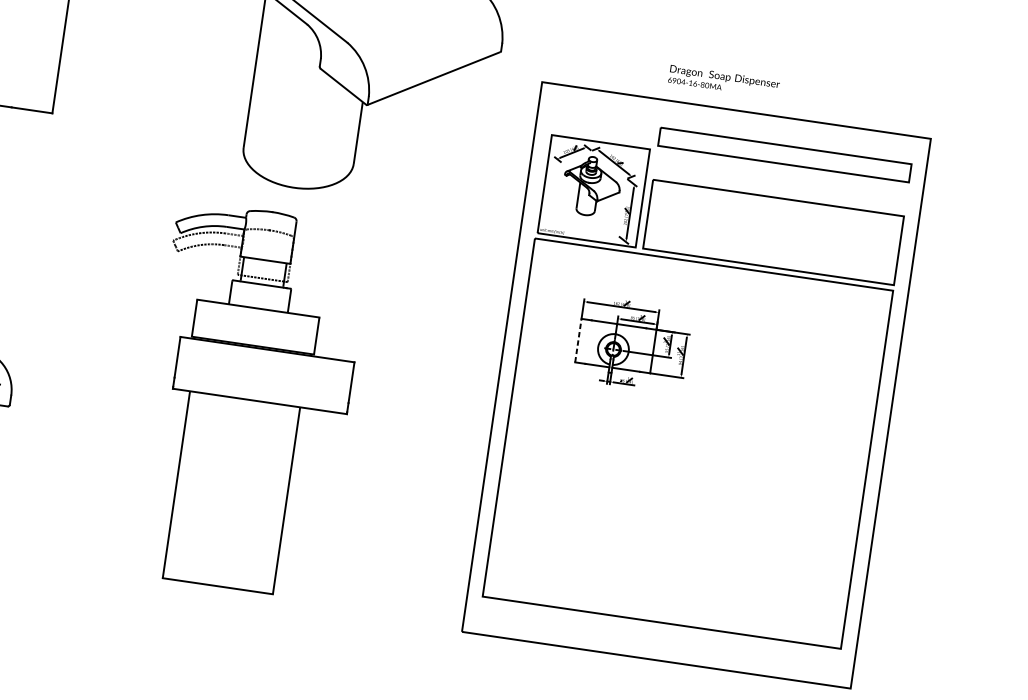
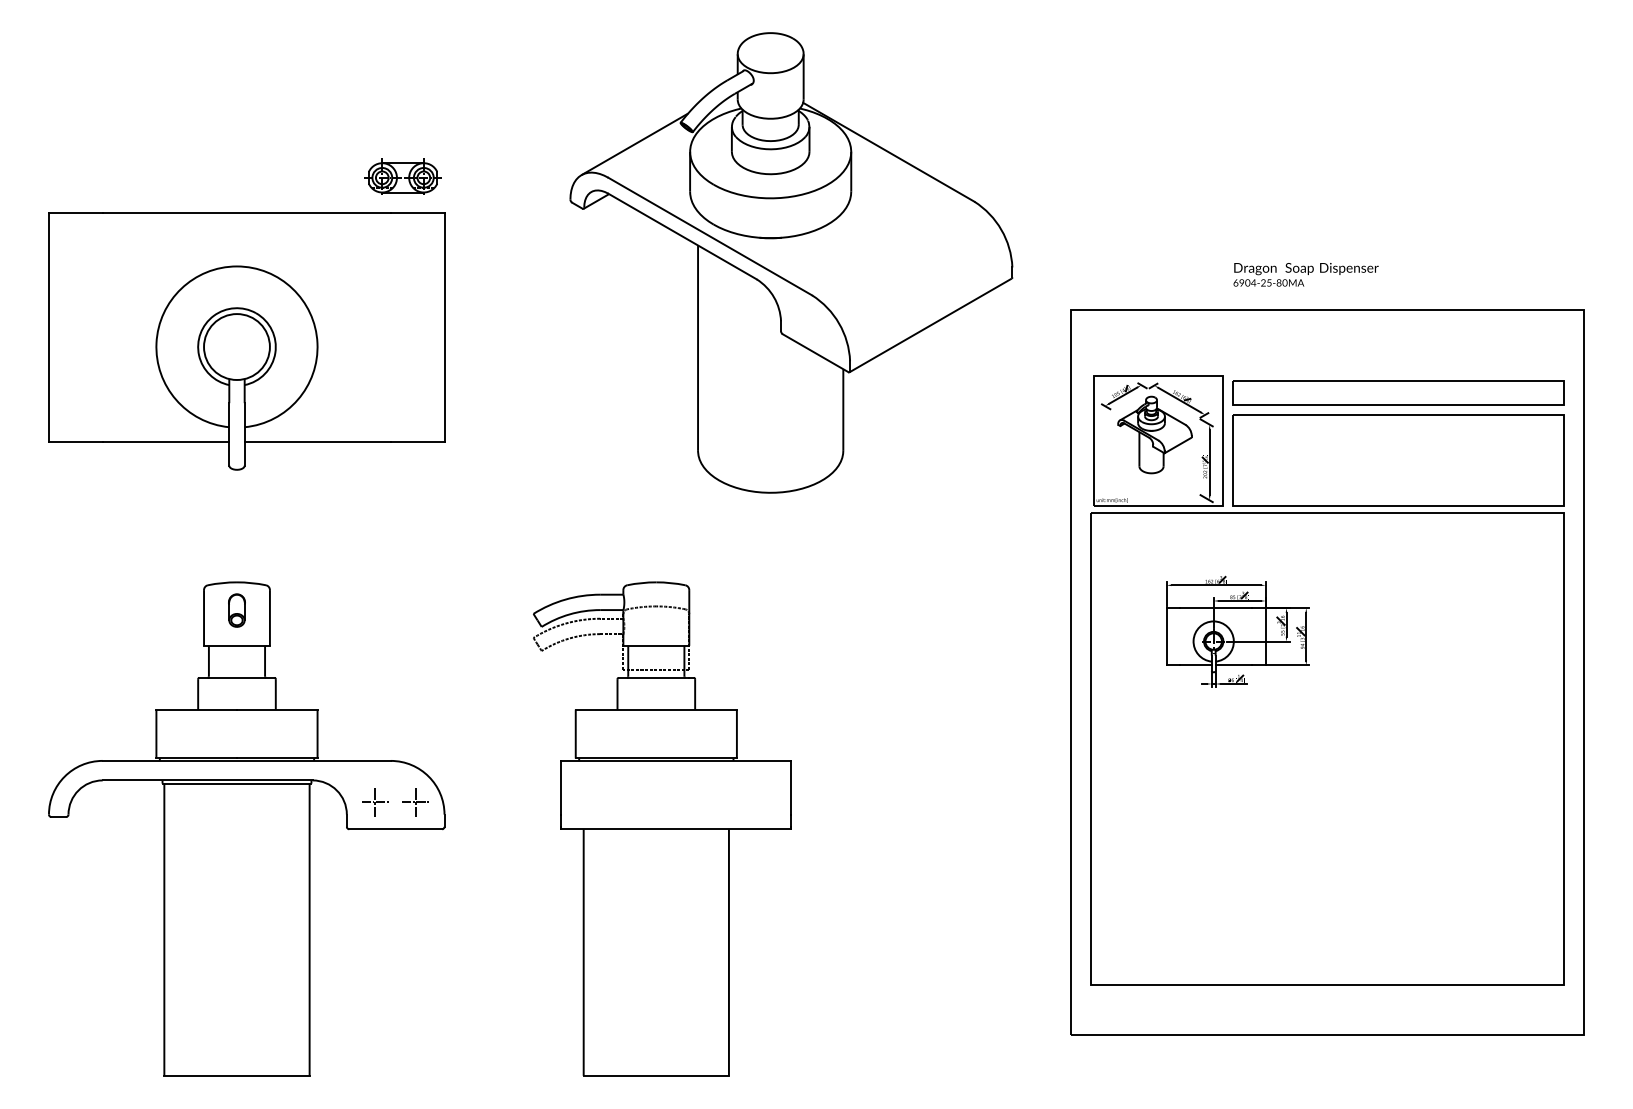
text: (693, 83) -> (1266, 282), 6904-16-80MA -> 6904-25-80MA
part: (784, 154) -> (1398, 392), moved
line: (578, 340) -> (1166, 636), dashed -> solid
part: (249, 399) -> (662, 828), moved

